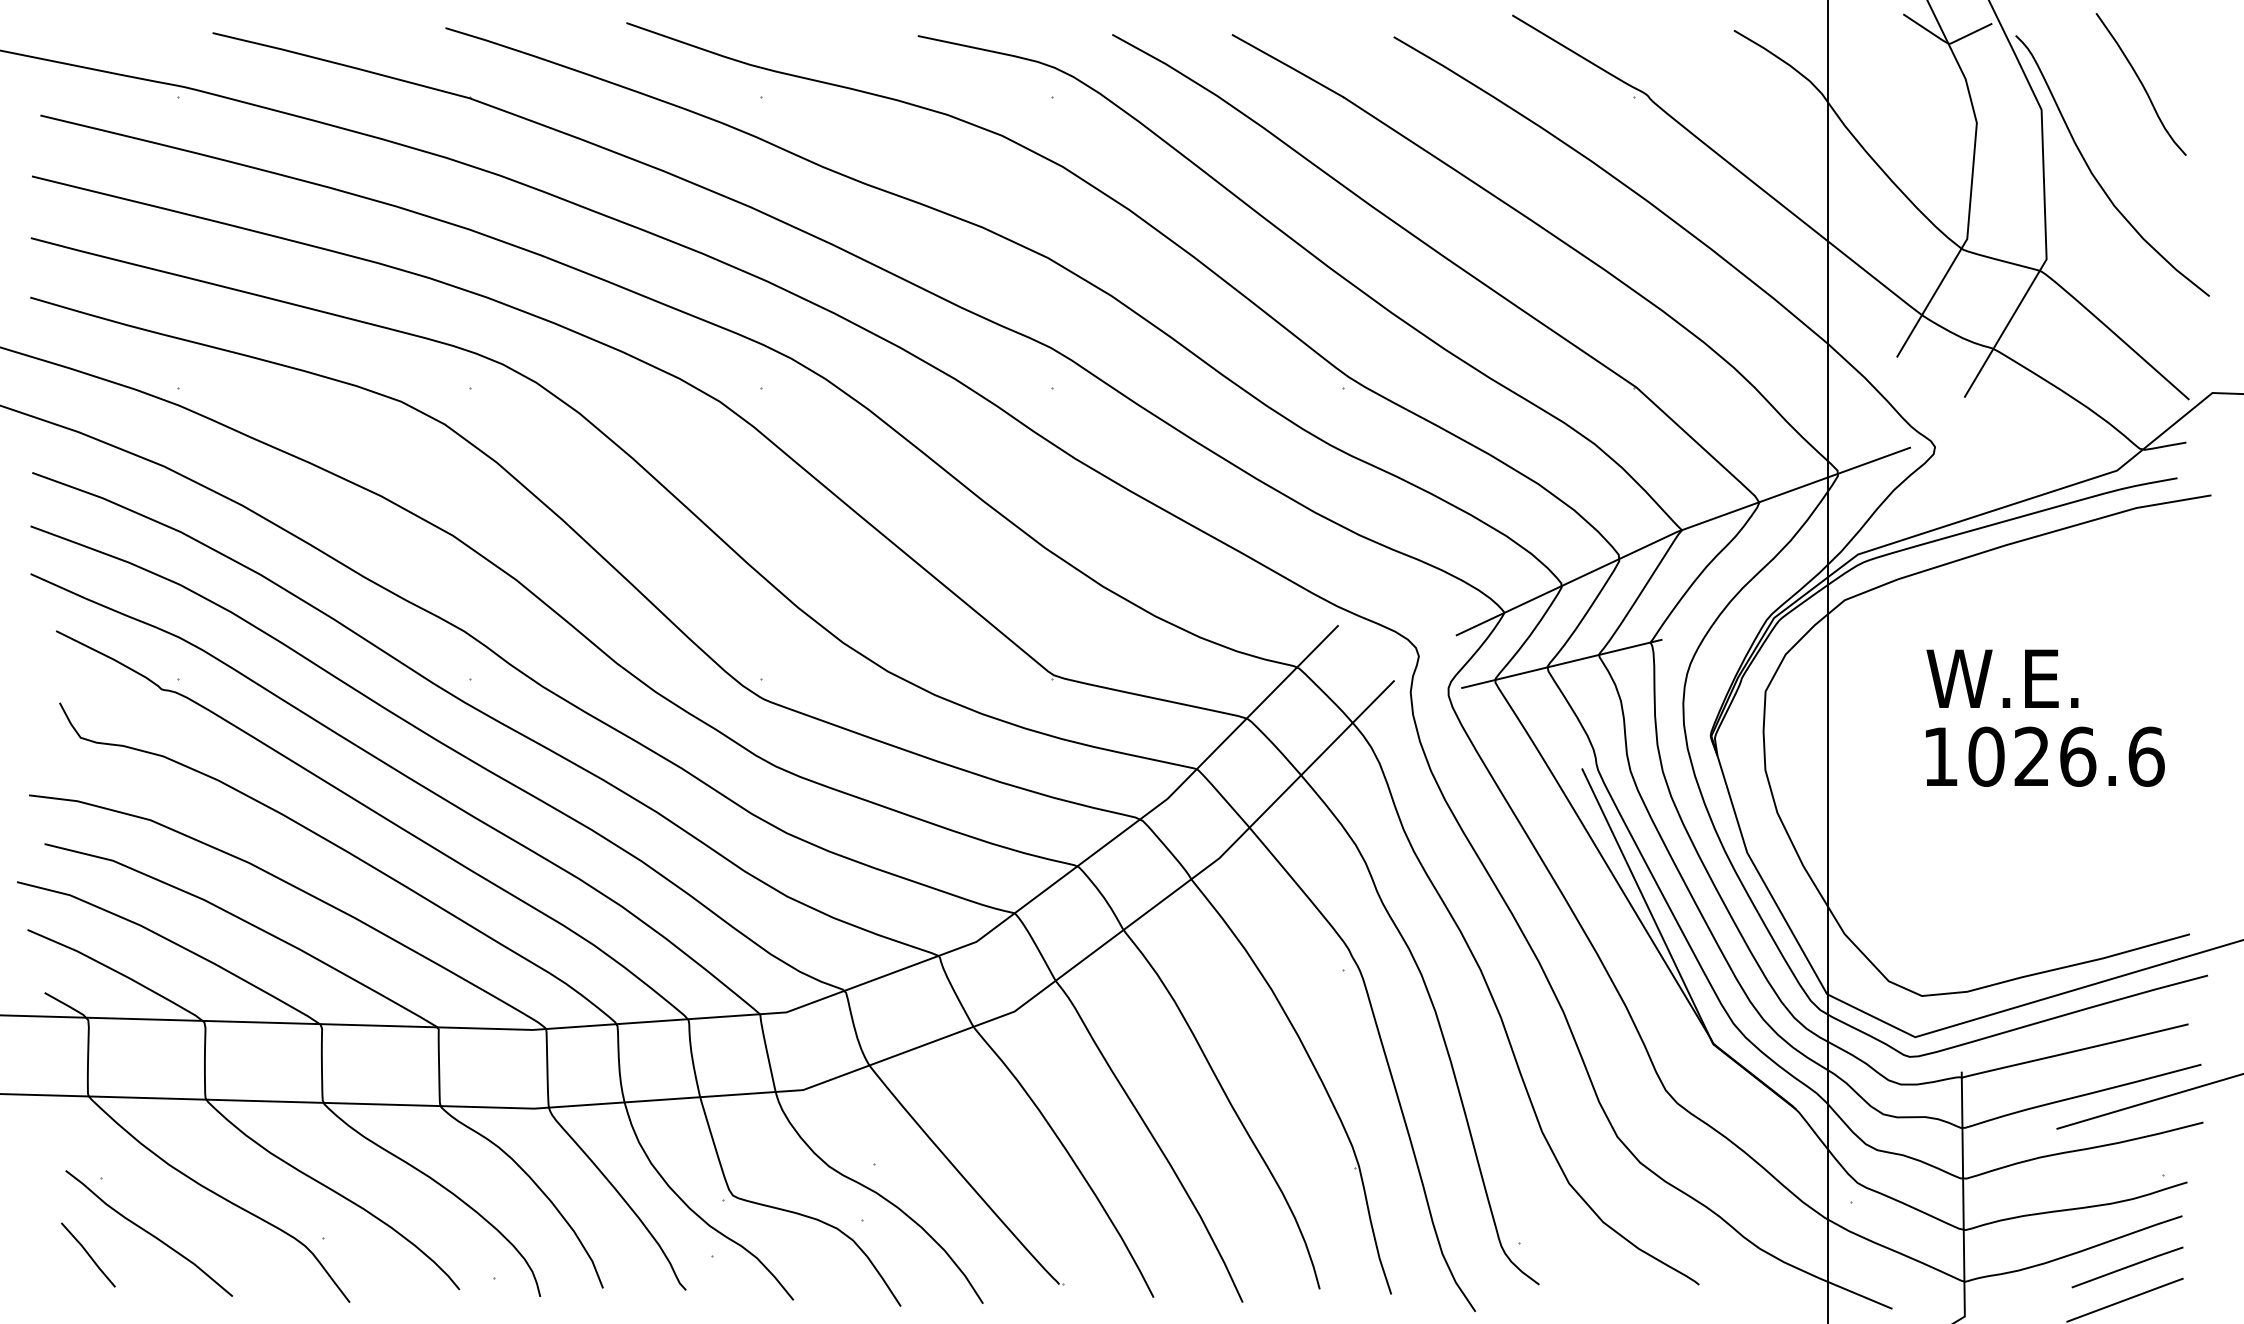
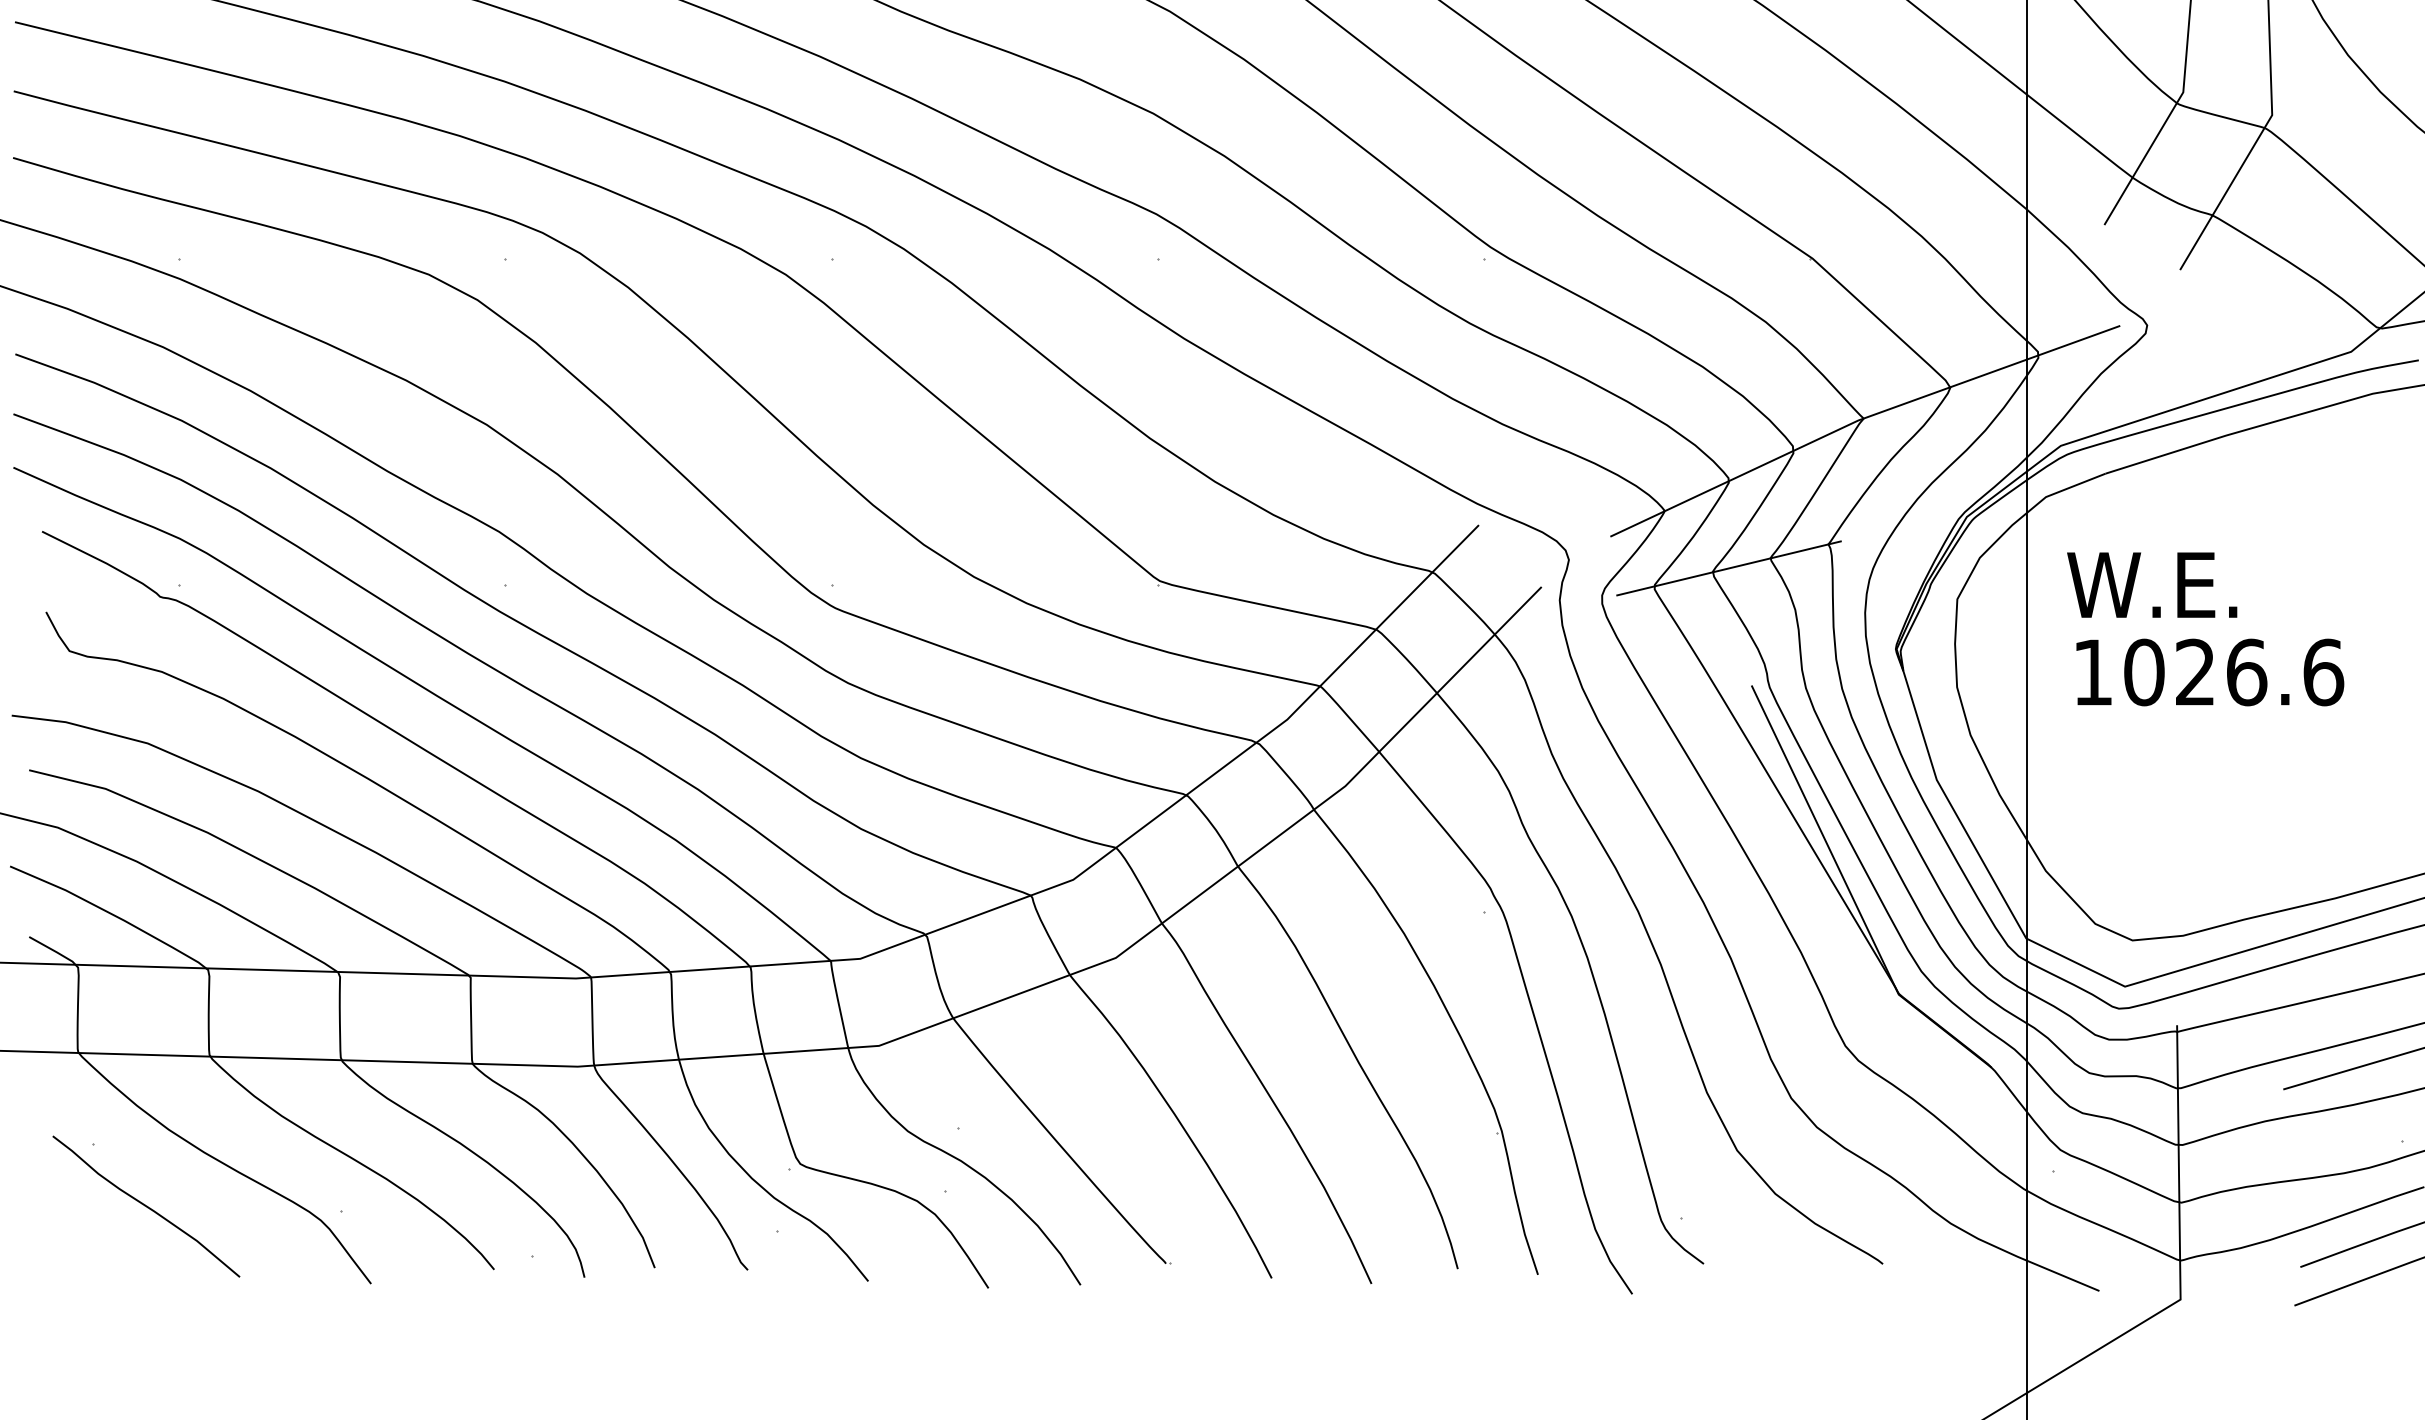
text: (2002, 678) -> (2152, 584), moved
text: (2045, 756) -> (2210, 672), moved
line: (88, 1254) -> (78, 1230), removed

